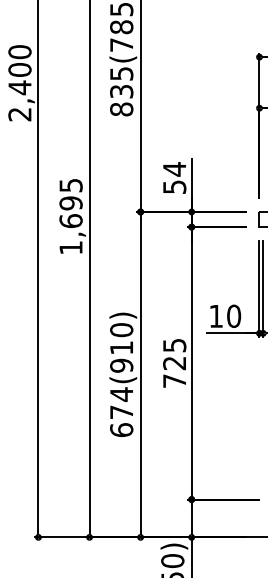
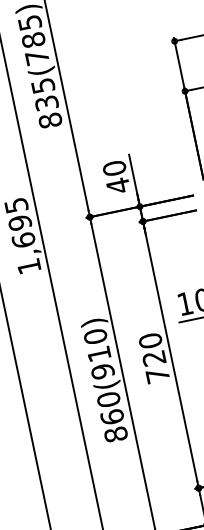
text: (174, 178) -> (116, 177), 54 -> 40
text: (174, 345) -> (150, 340), 725 -> 720
text: (121, 412) -> (112, 417), 674(910) -> 860(910)

